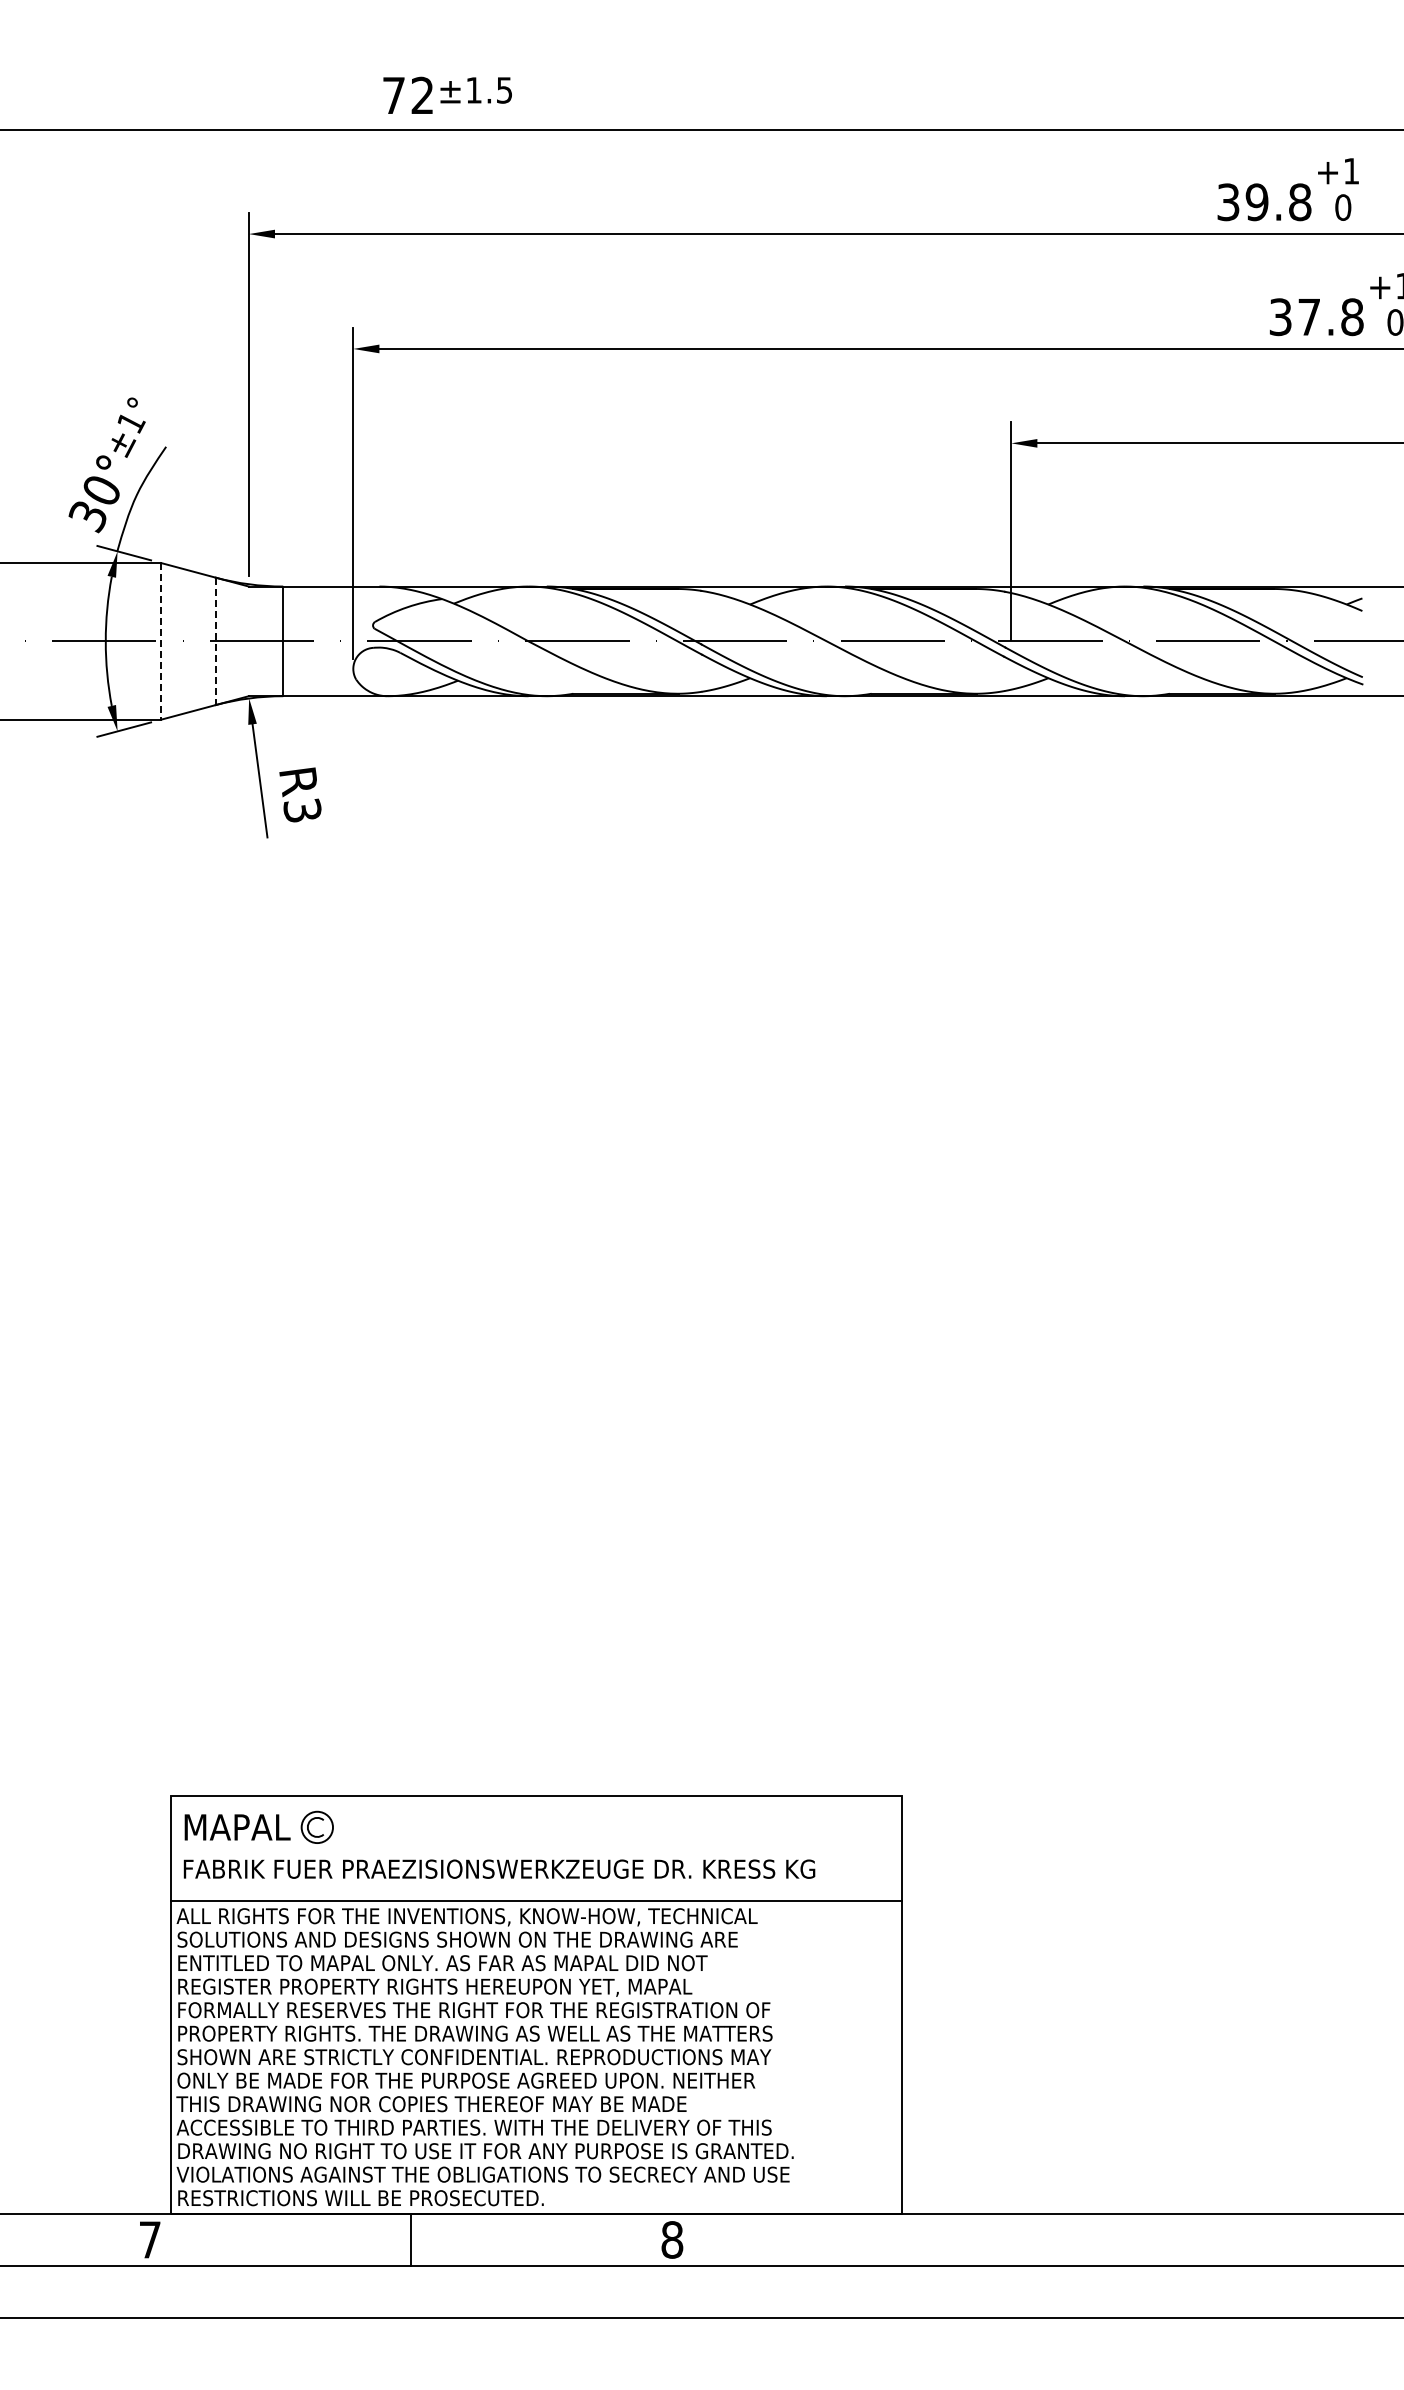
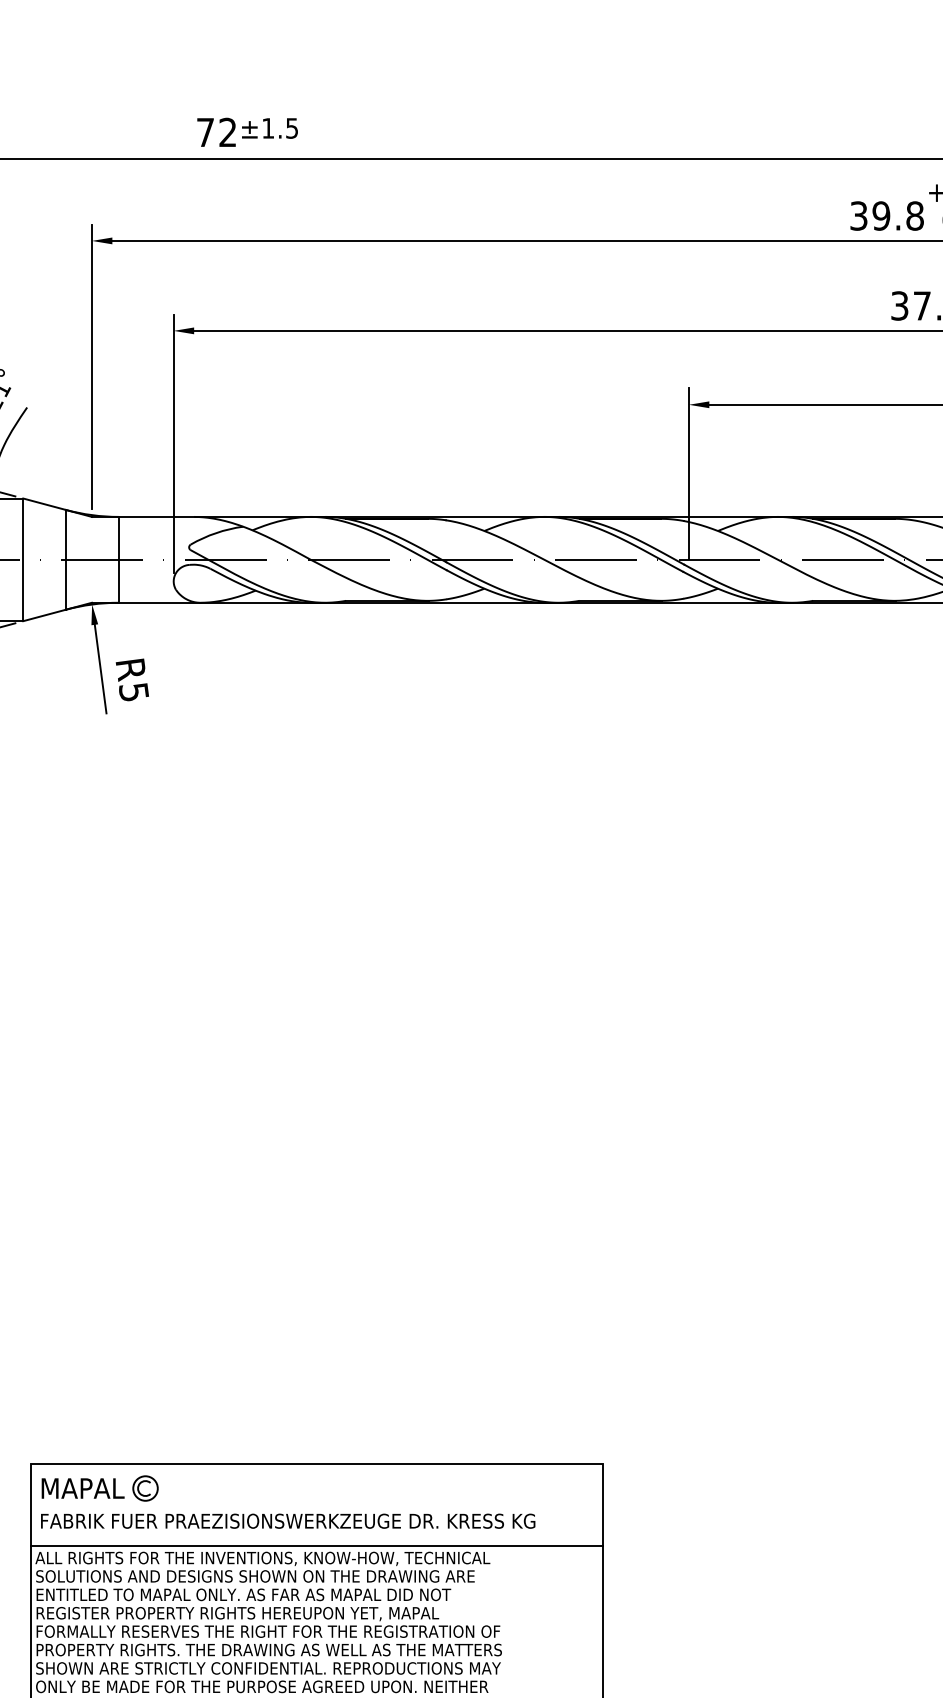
line: (161, 641) -> (23, 559), dashed -> solid
line: (215, 641) -> (65, 559), dashed -> solid
text: (302, 810) -> (133, 692), R3 -> R5

